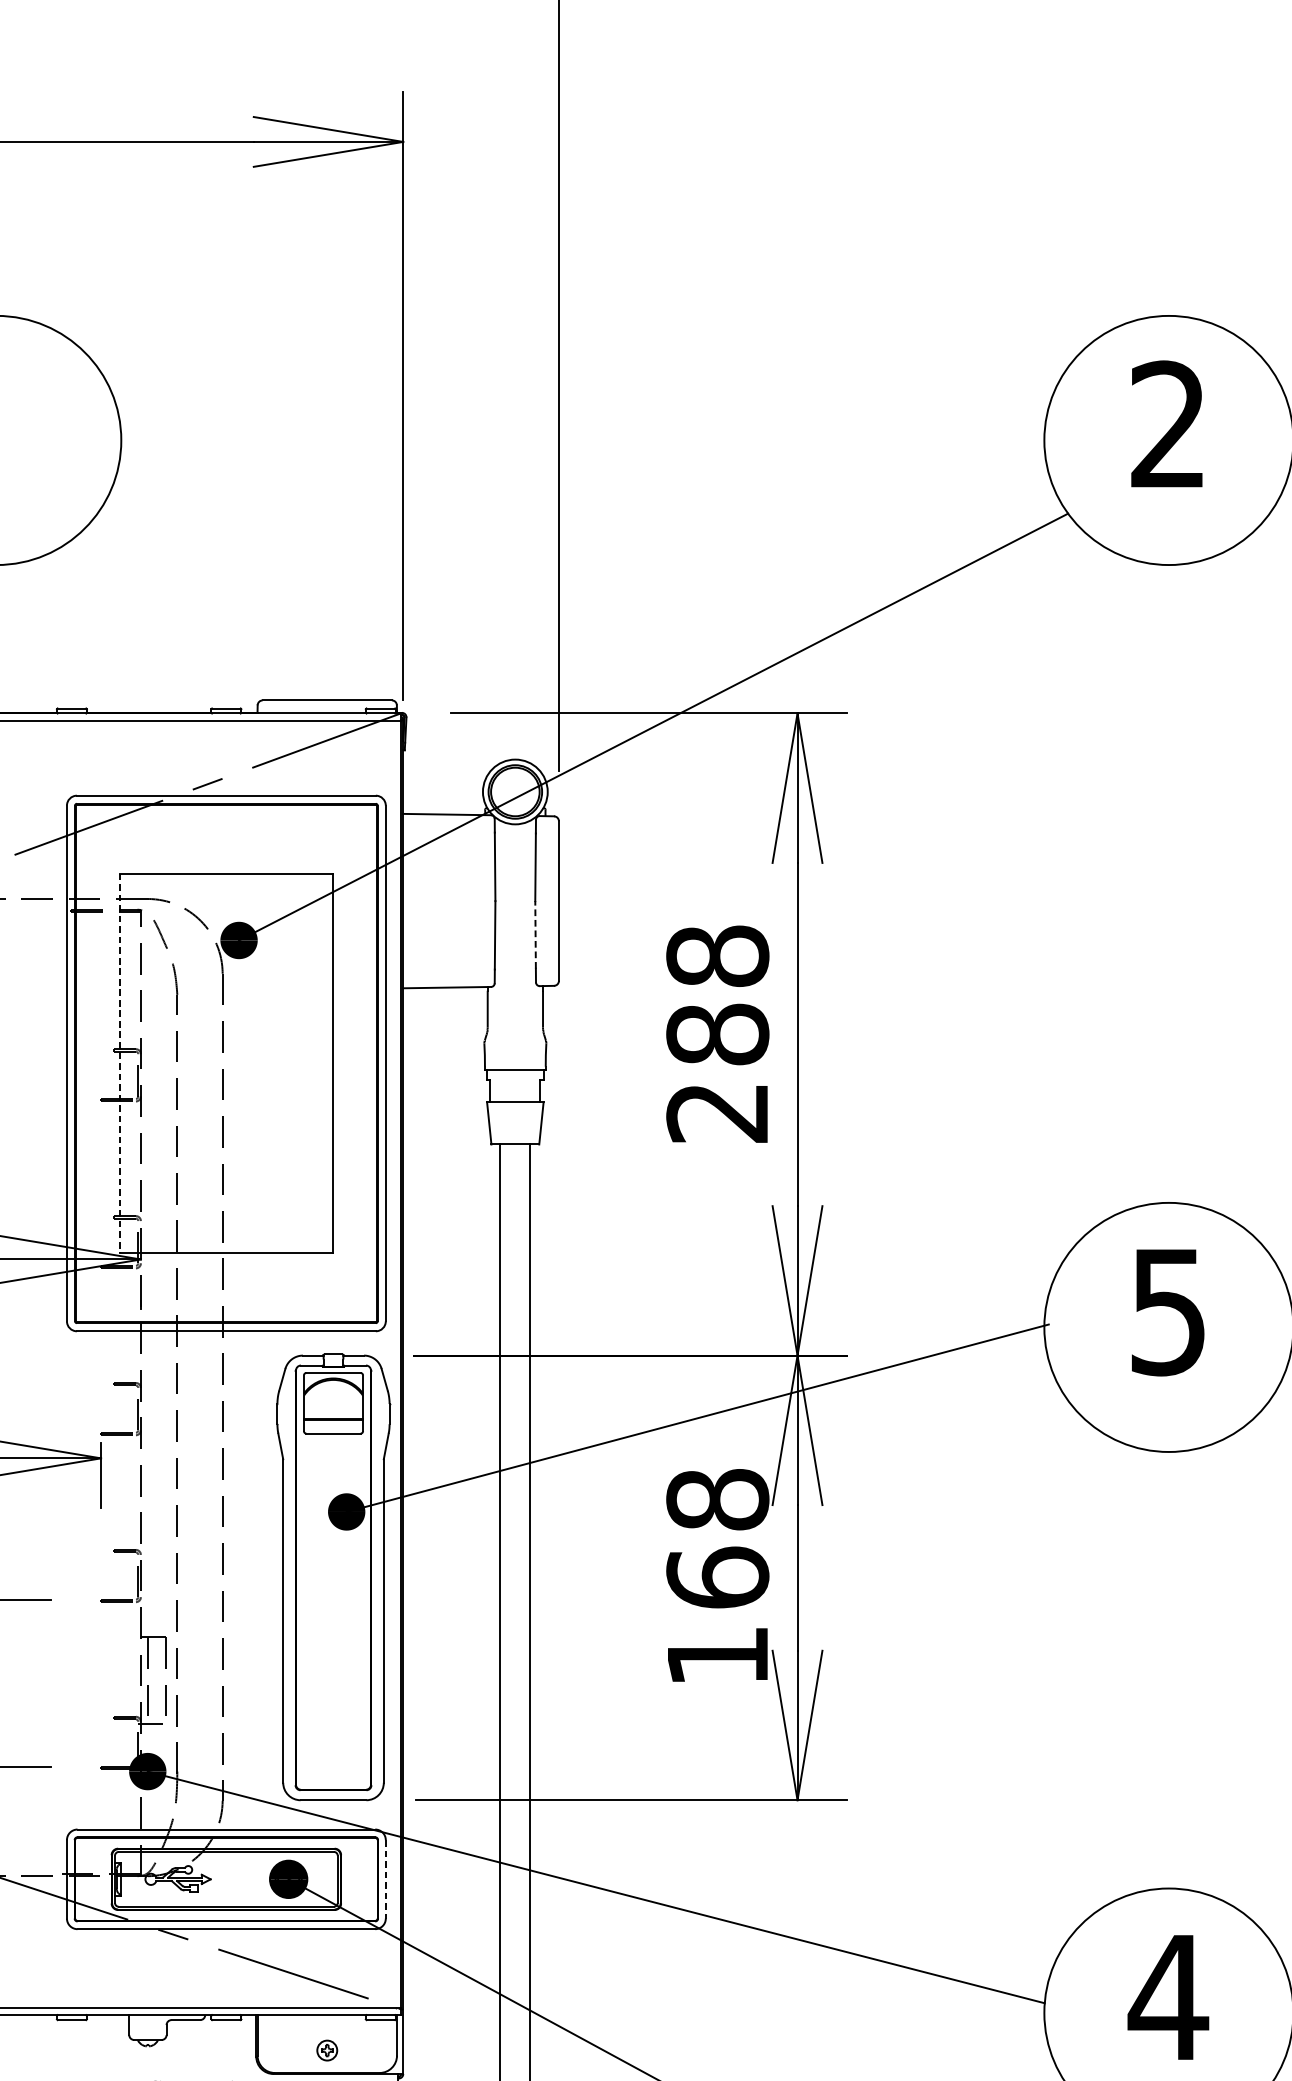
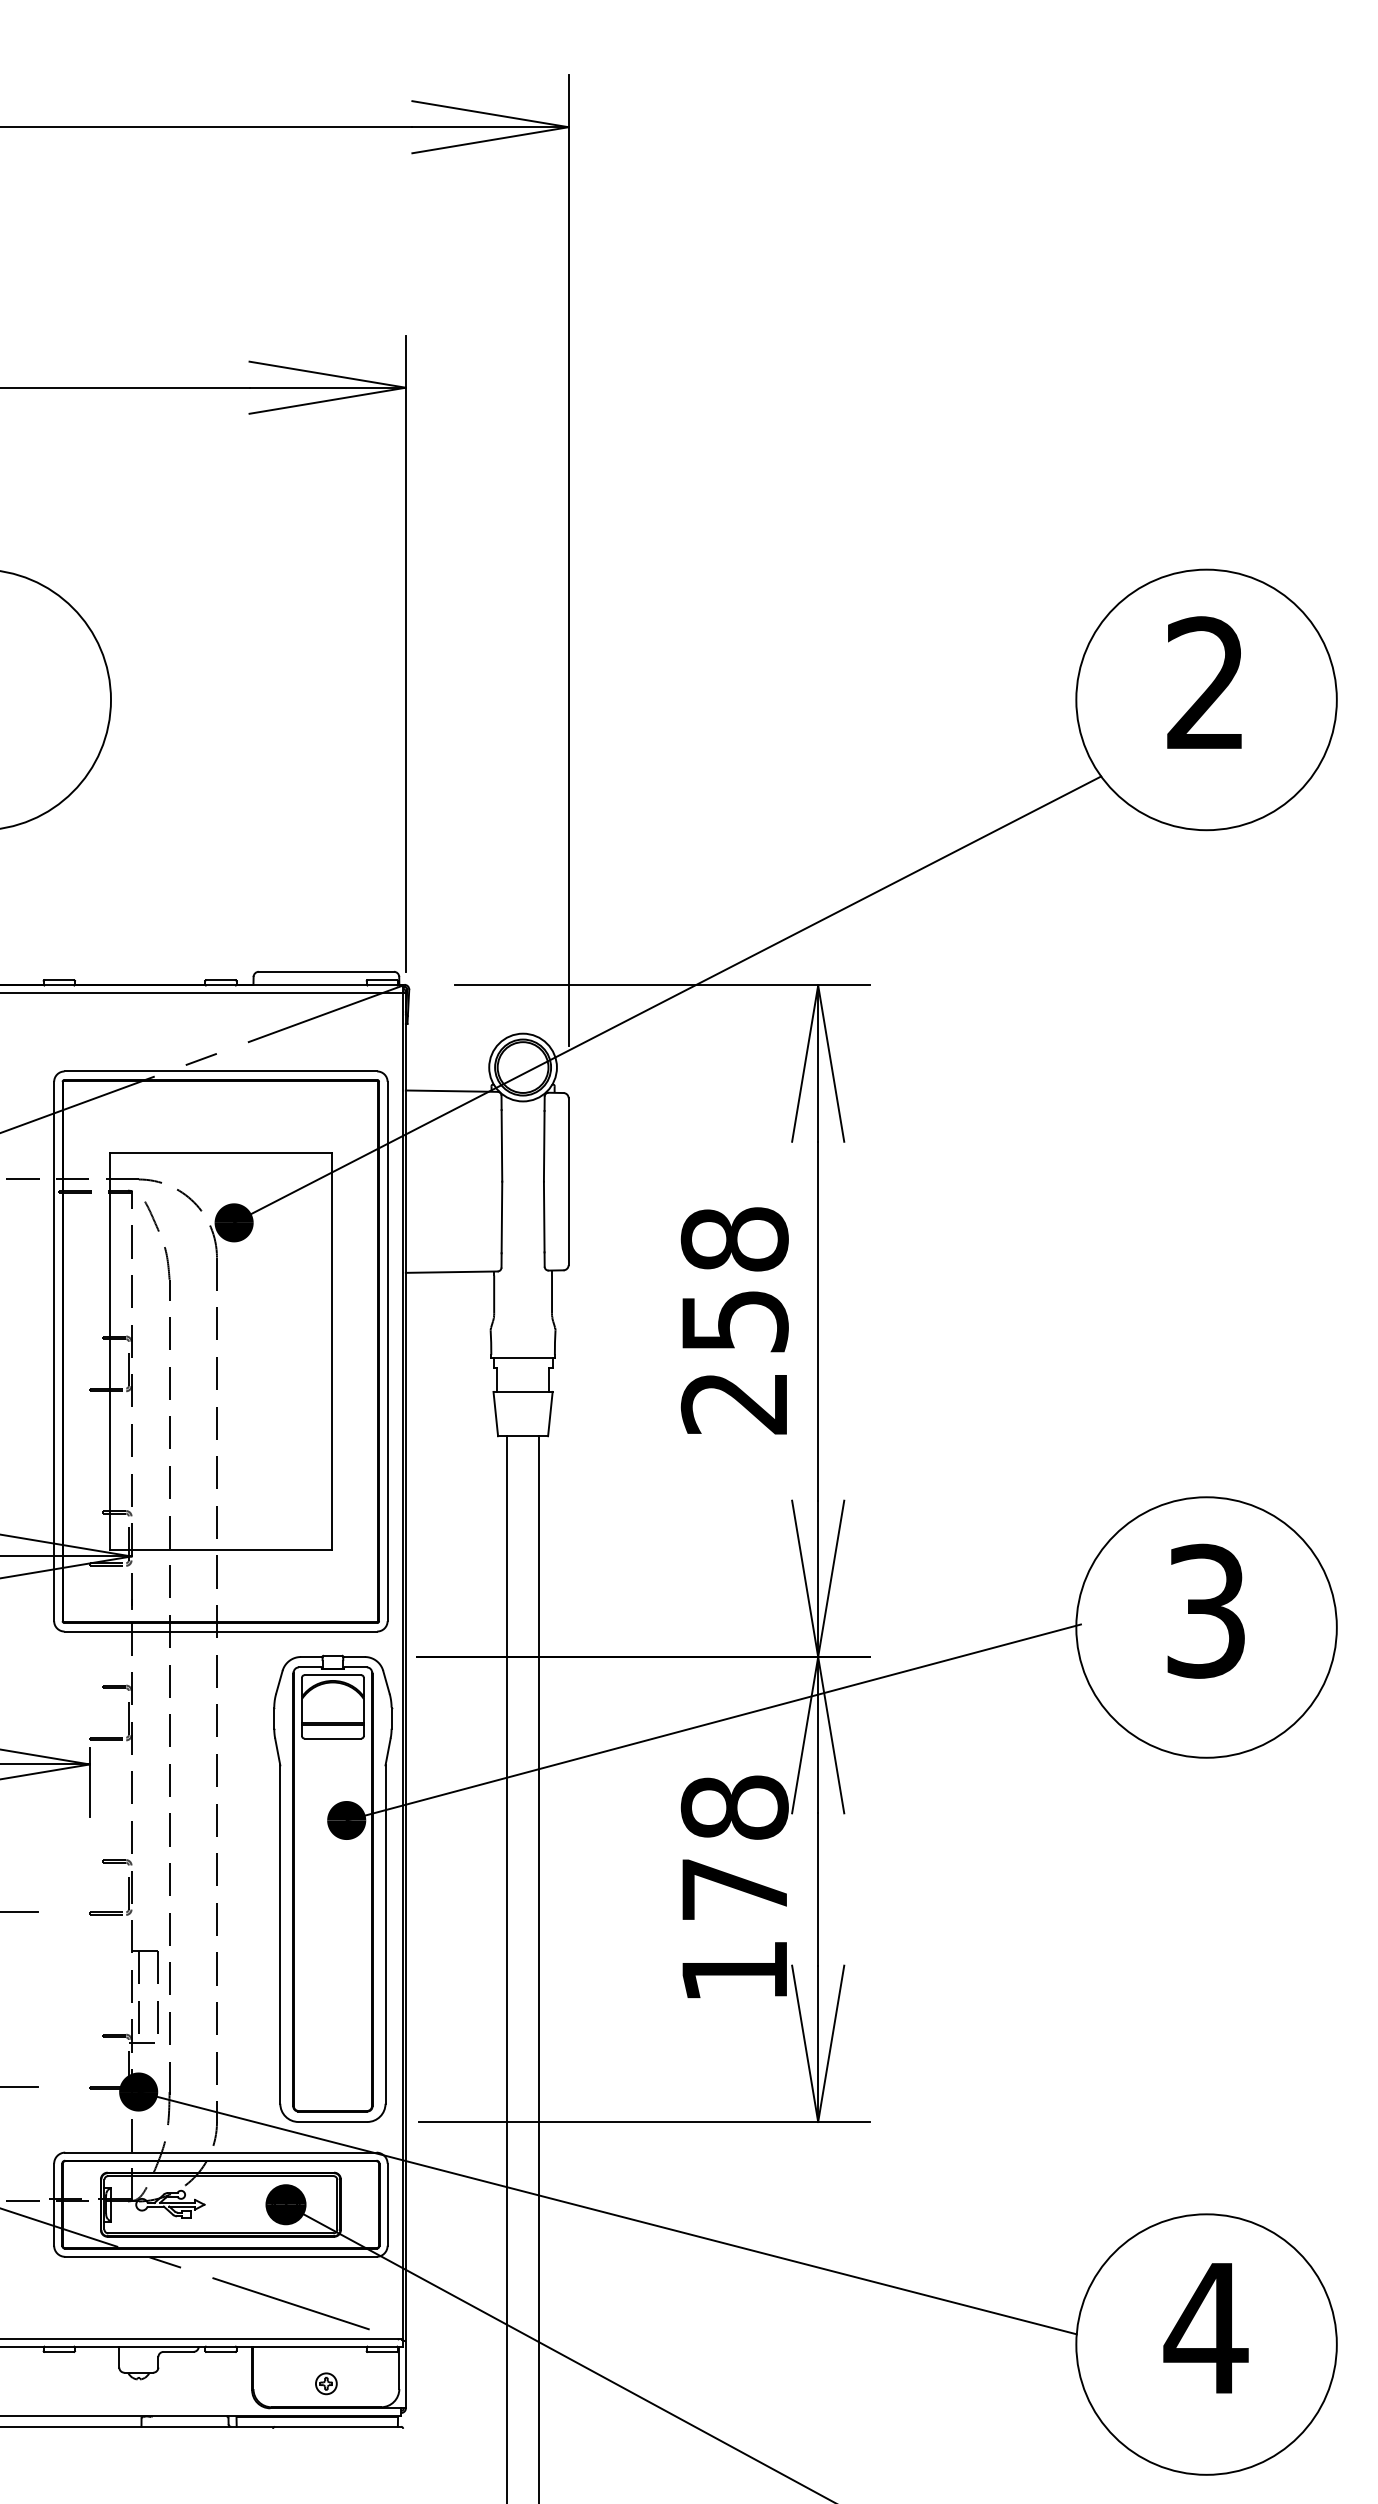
line: (535, 934) -> (544, 1216), dashed -> solid
text: (717, 1034) -> (734, 1321), 288 -> 258
line: (119, 1063) -> (109, 1351), dashed -> solid
text: (1167, 1311) -> (1205, 1610), 5 -> 3
text: (717, 1576) -> (734, 1888), 168 -> 178
line: (385, 1880) -> (387, 2205), dashed -> solid

